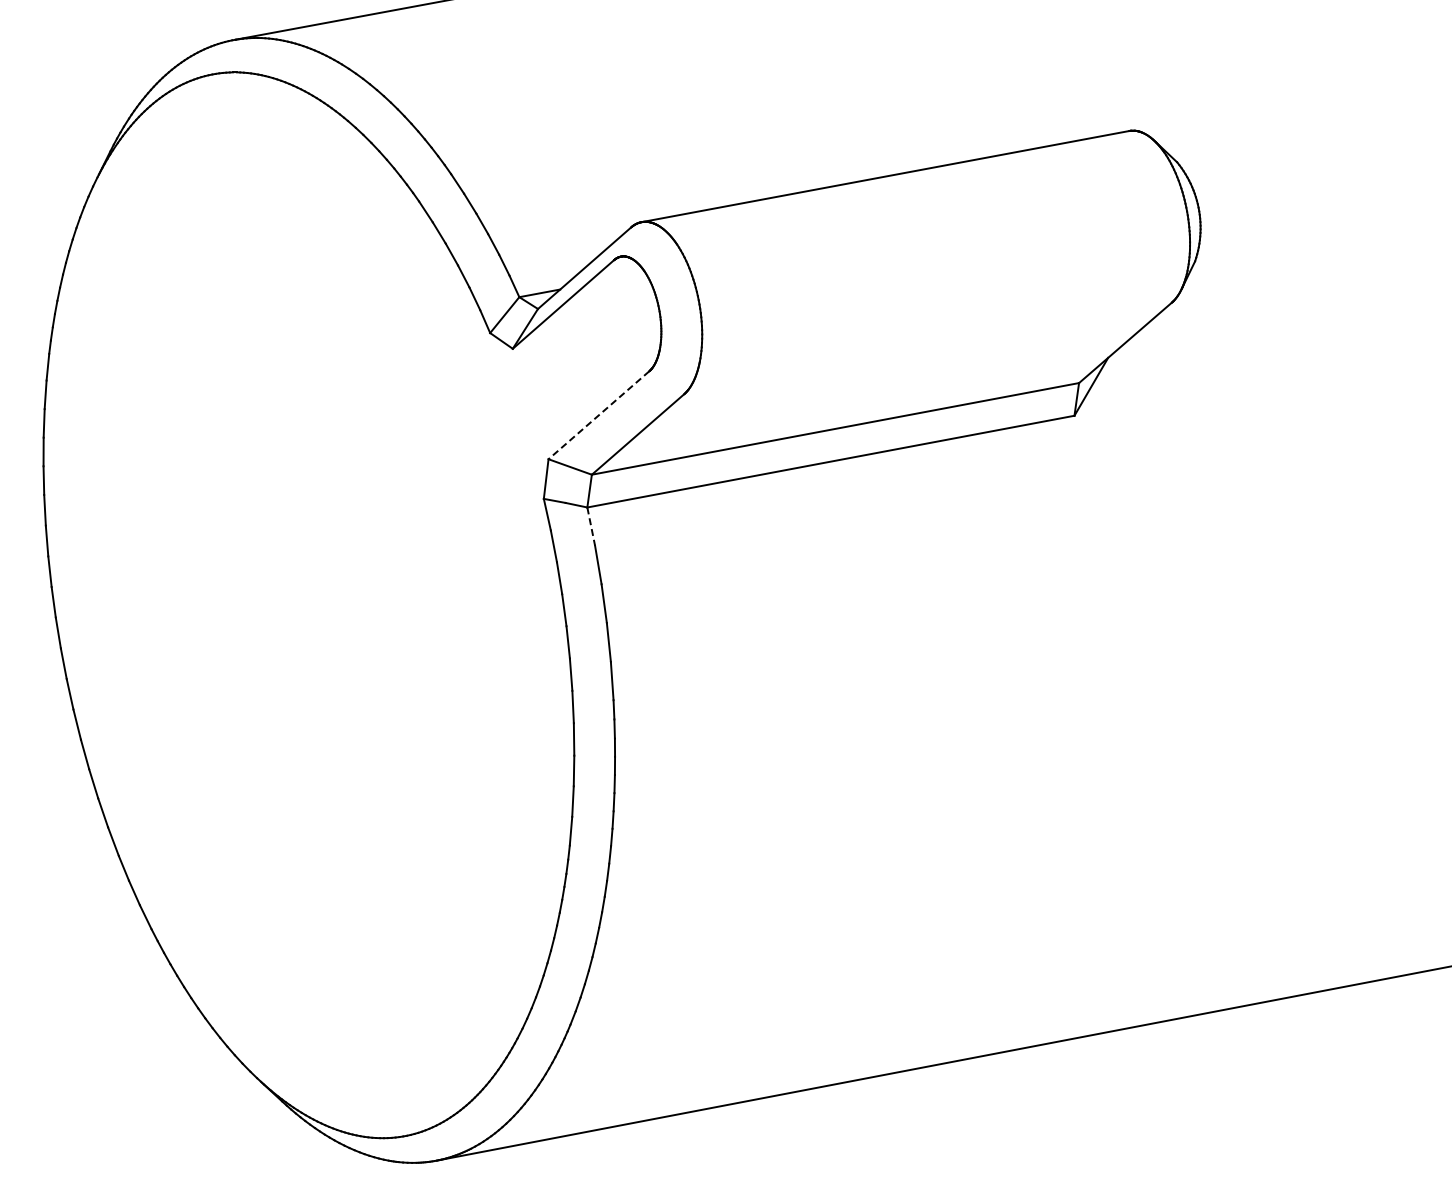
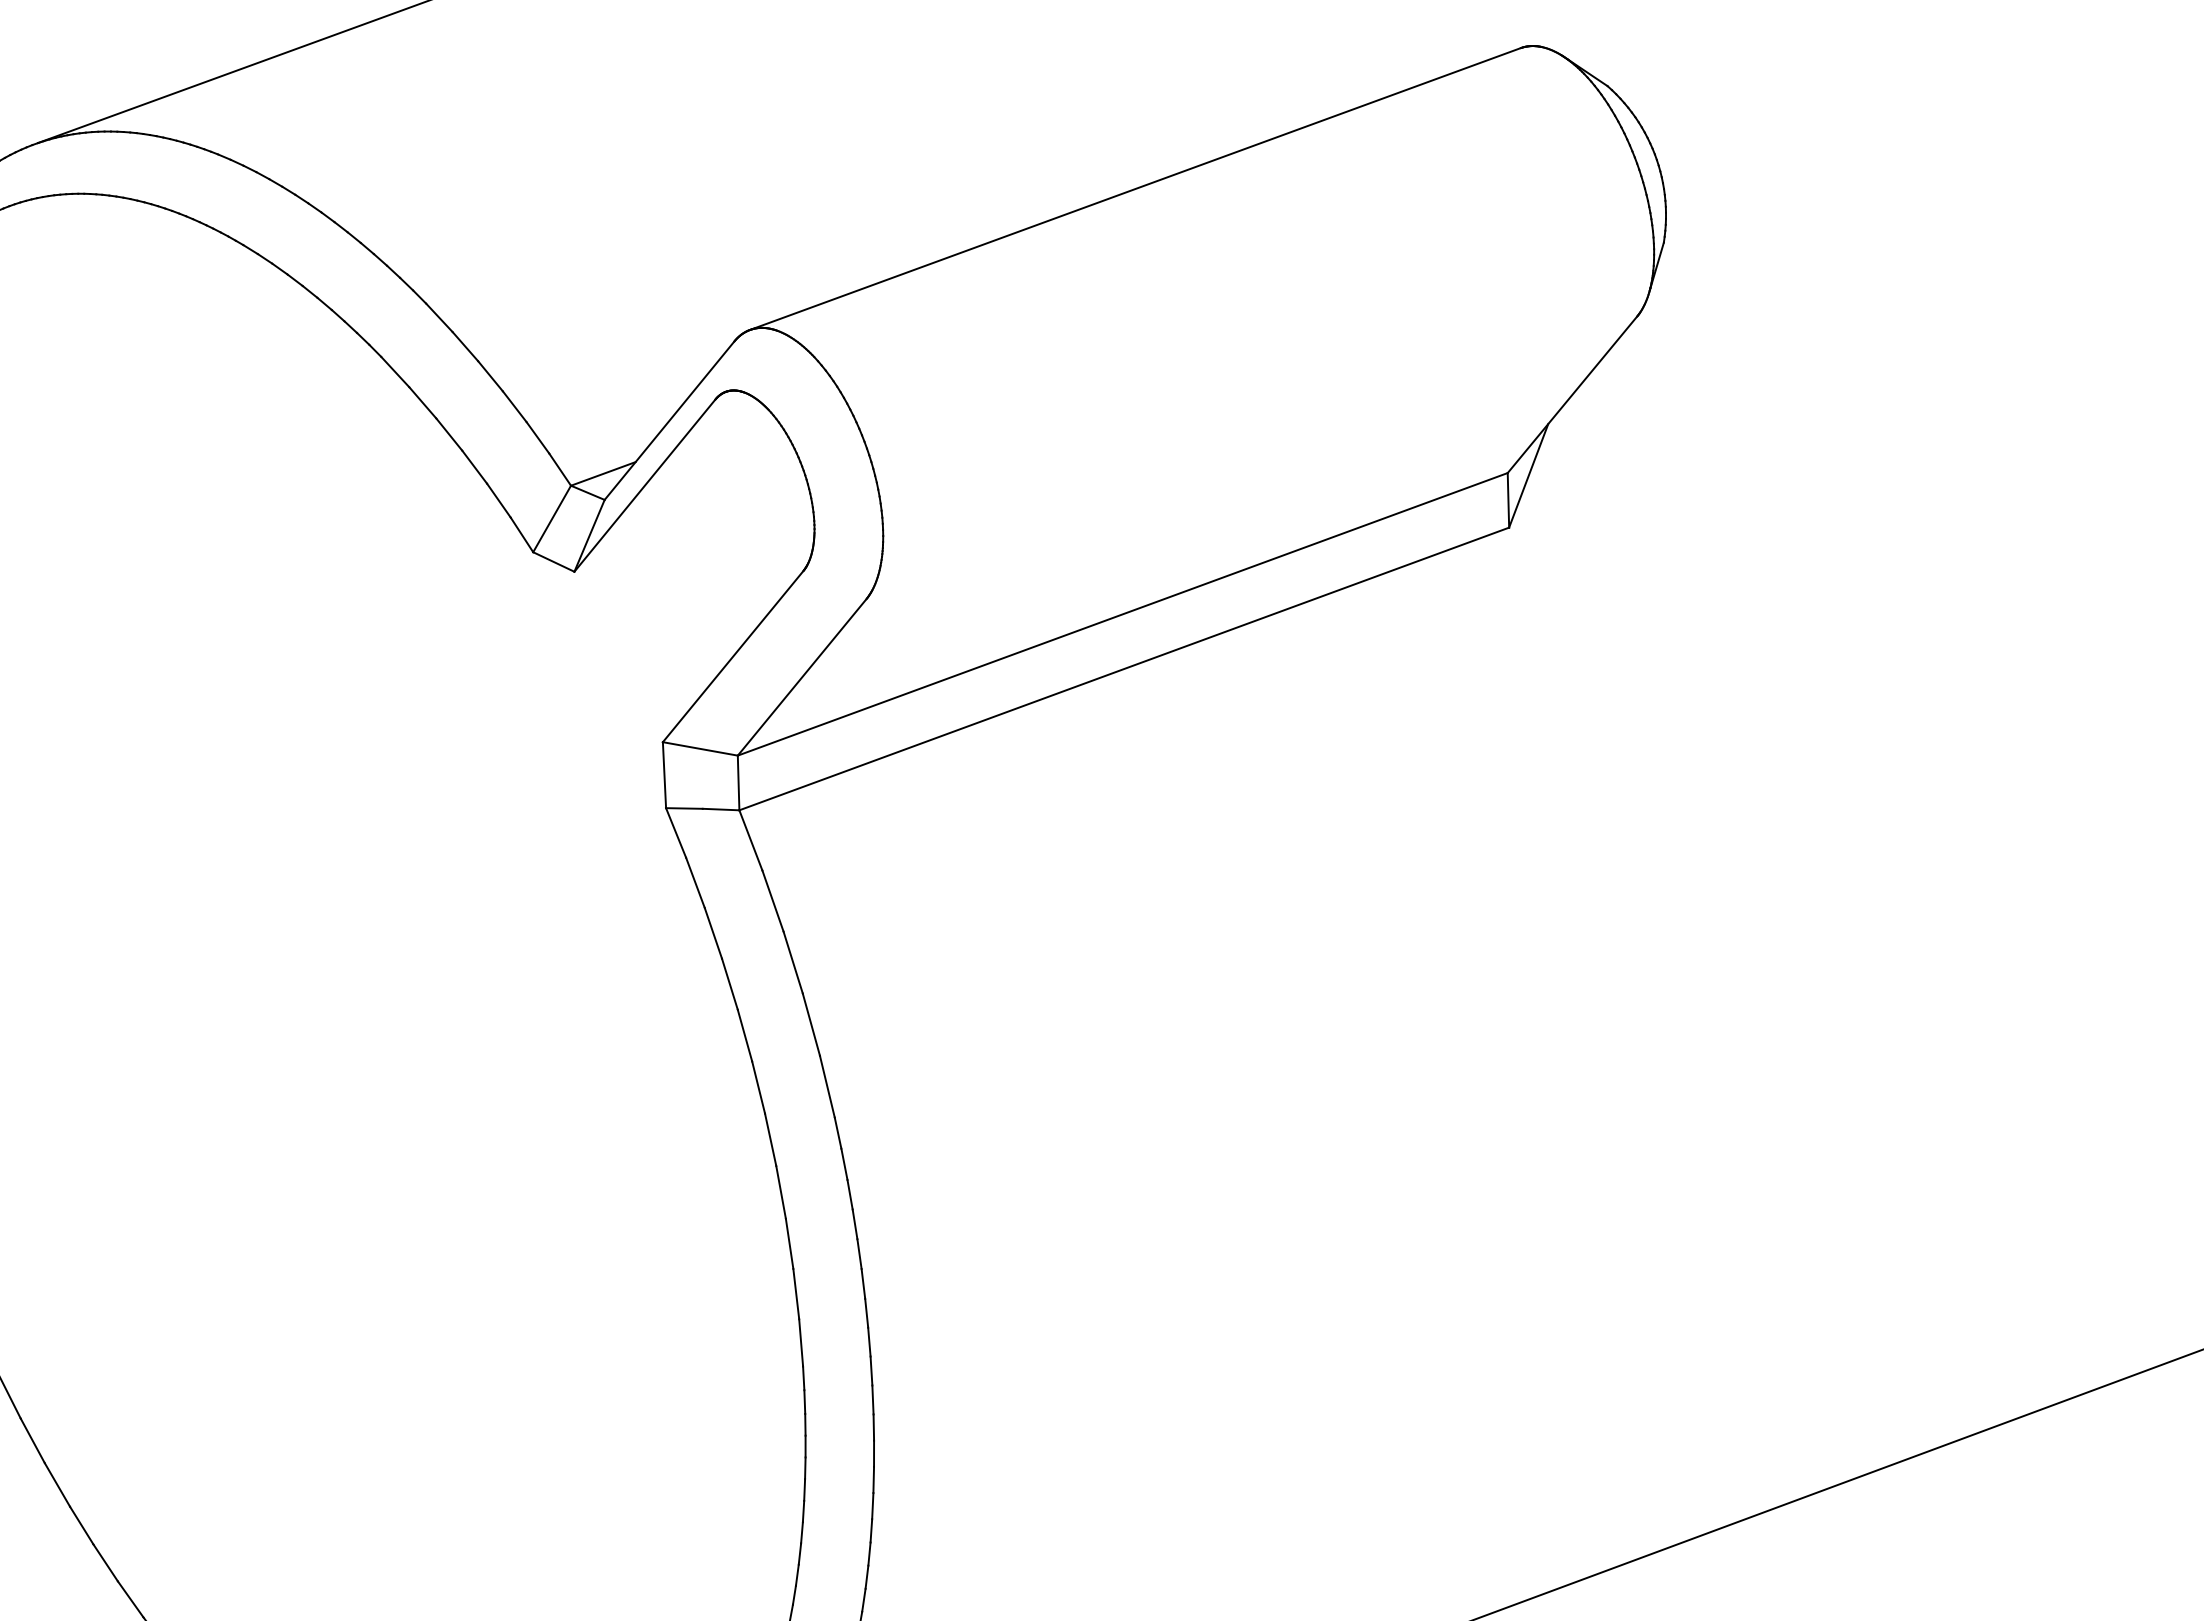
line: (598, 415) -> (732, 657), dashed -> solid
line: (591, 526) -> (751, 840), dashed -> solid

